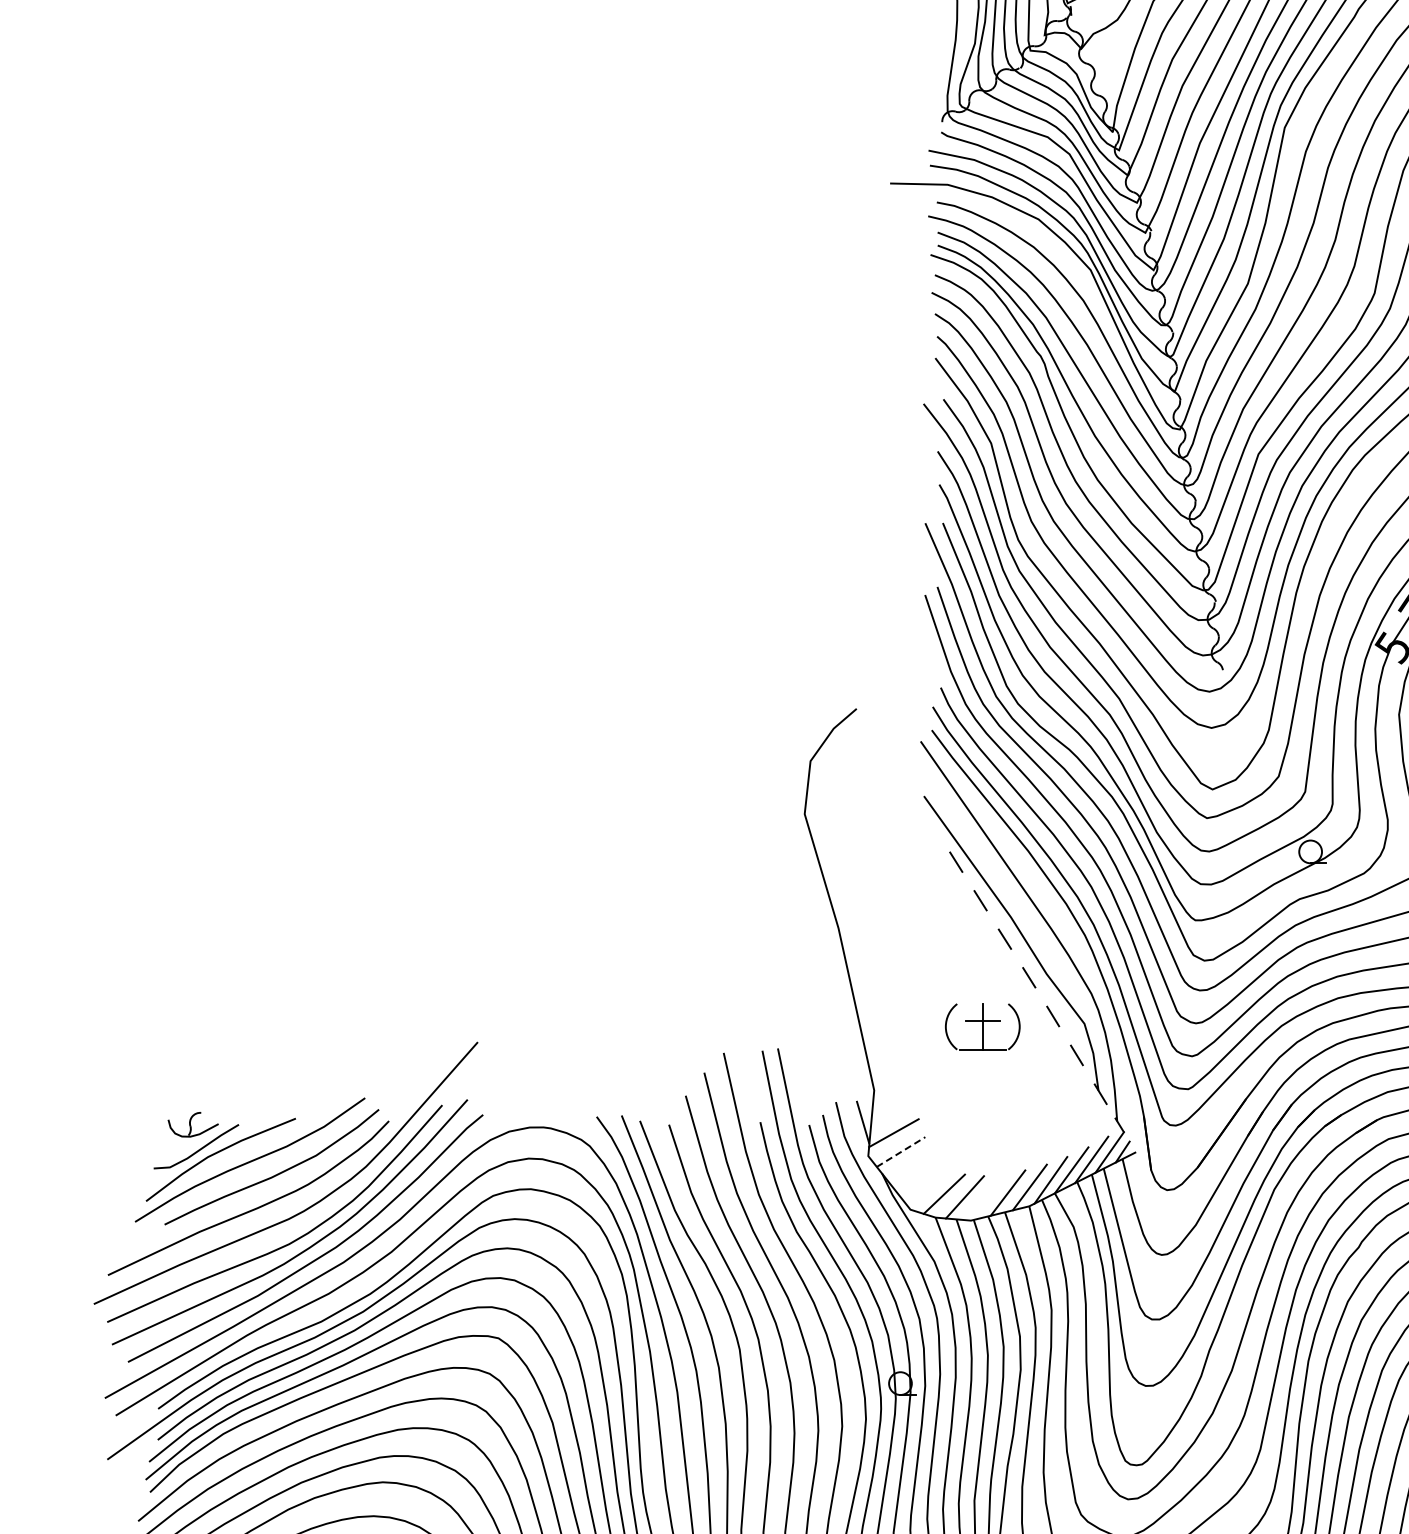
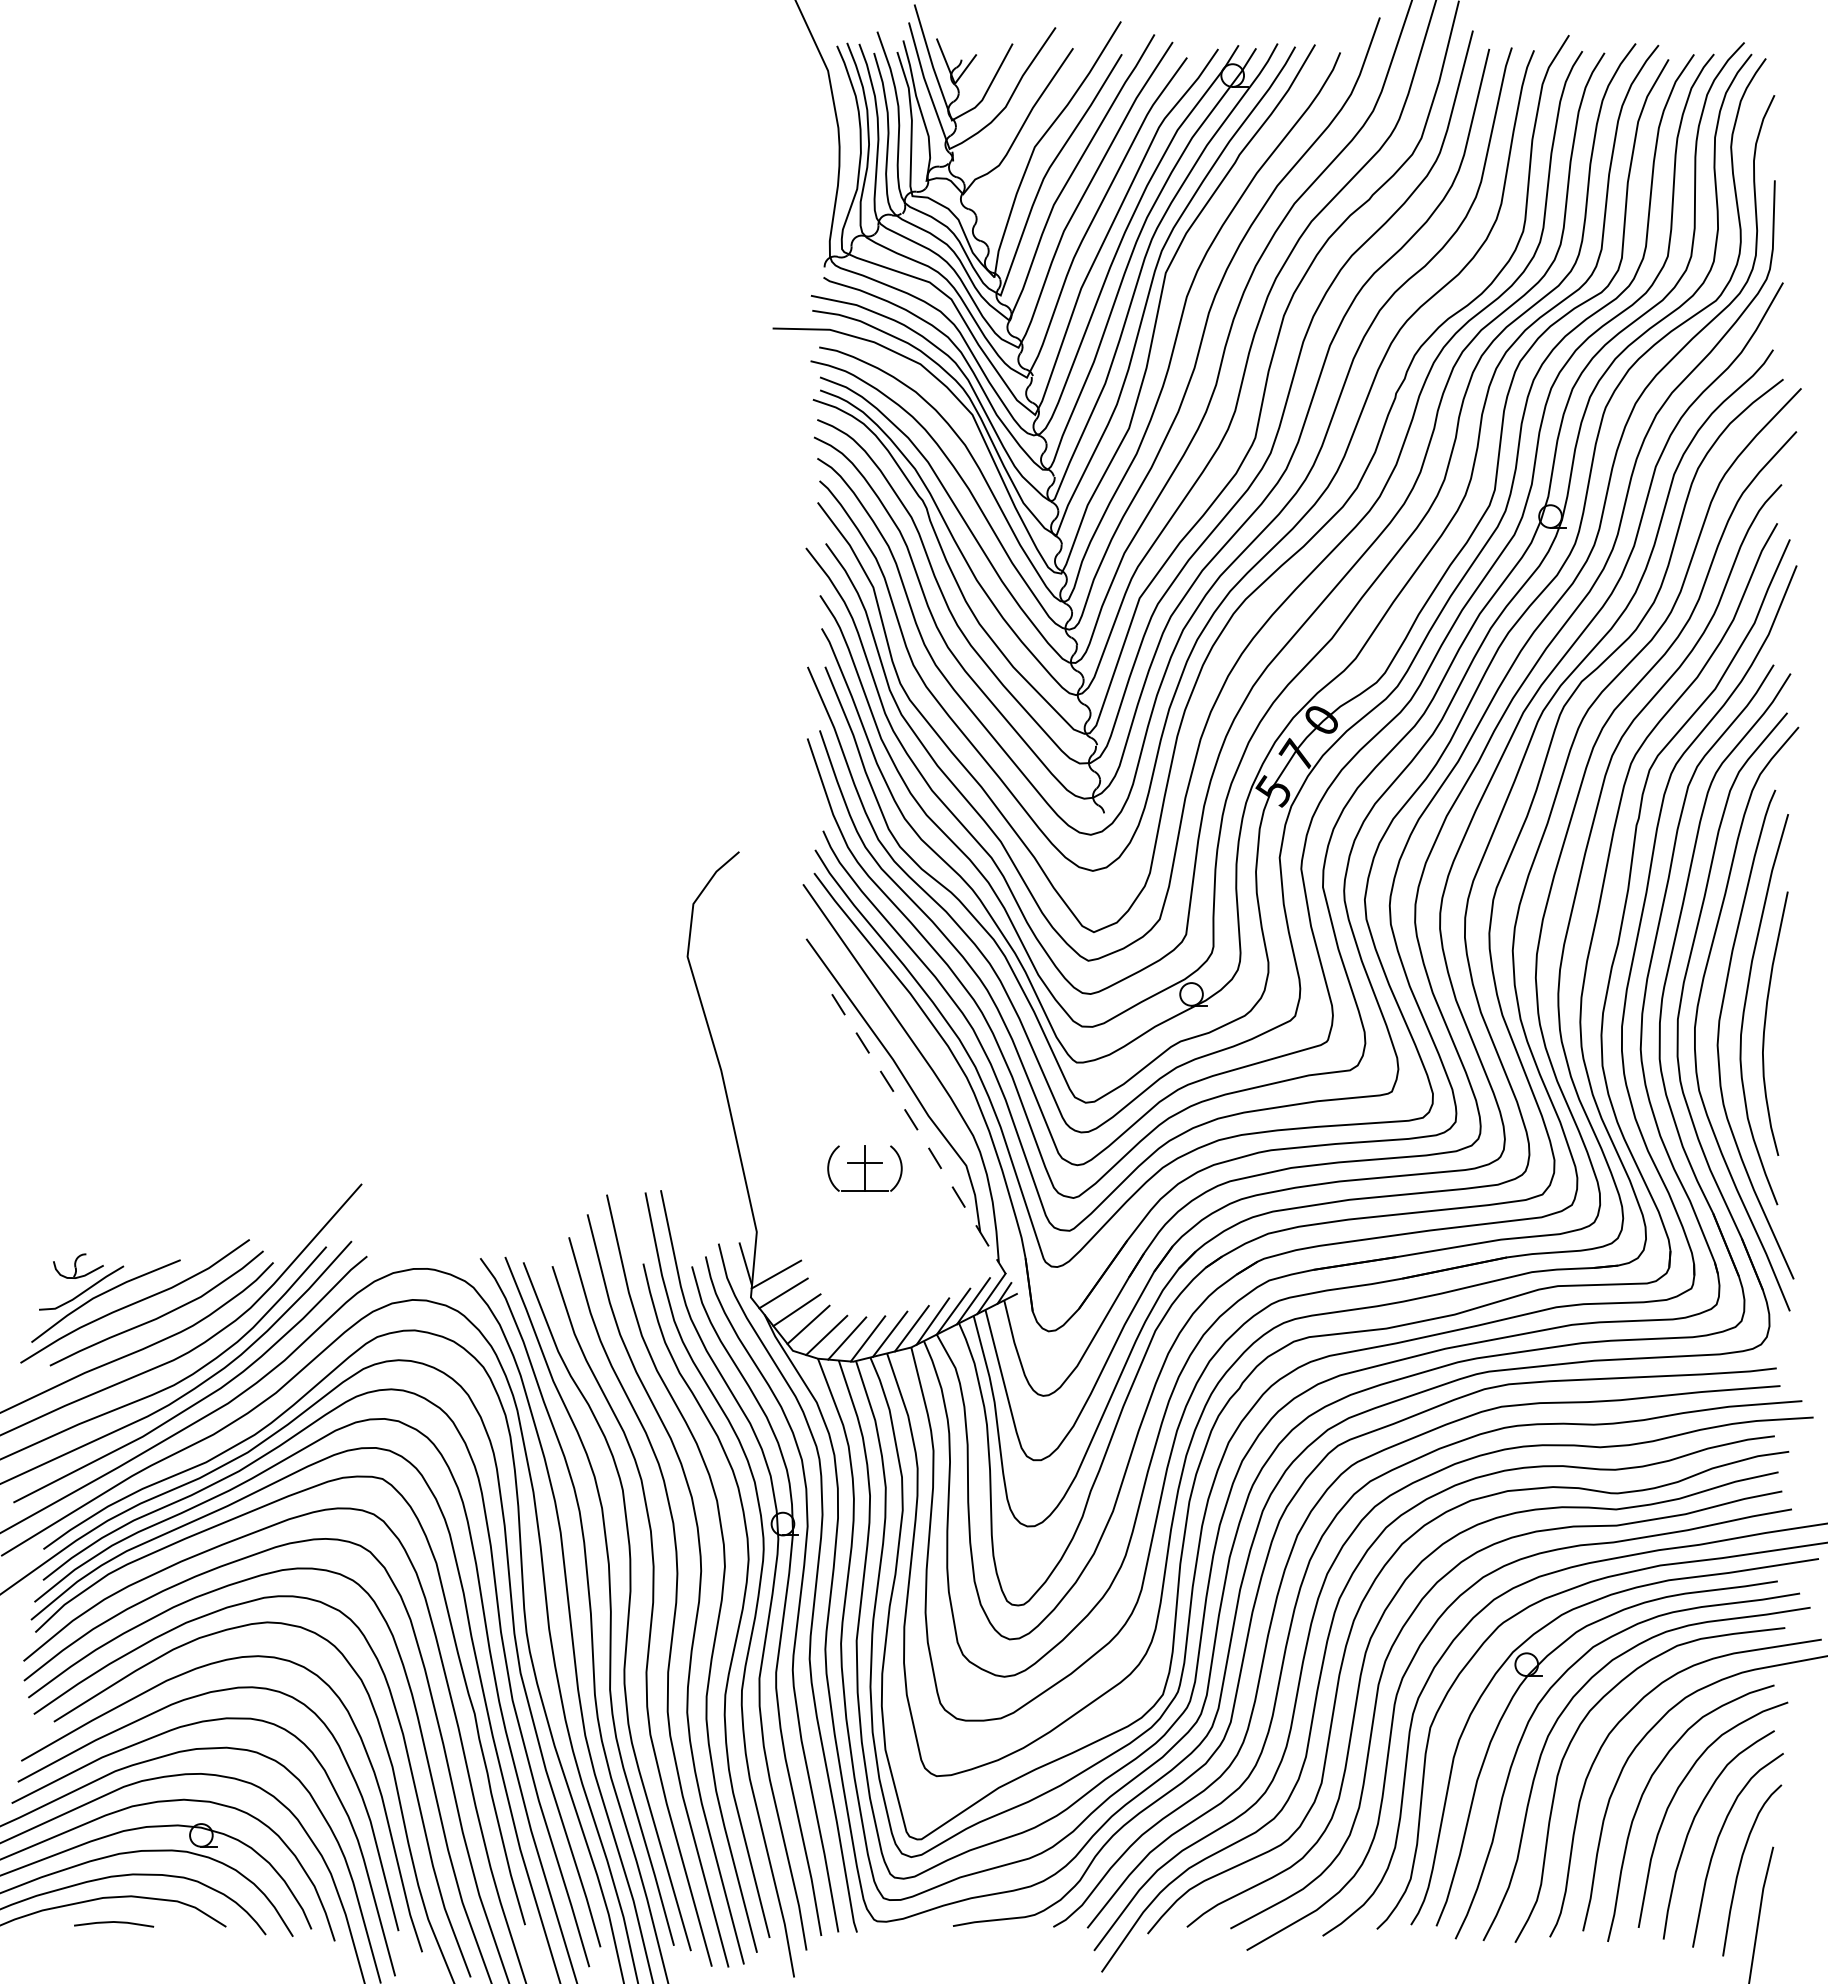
line: (901, 1152) -> (783, 1293), dashed -> solid
line: (914, 1169) -> (796, 1310), added
line: (926, 1183) -> (808, 1324), added
line: (985, 1197) -> (867, 1338), added

